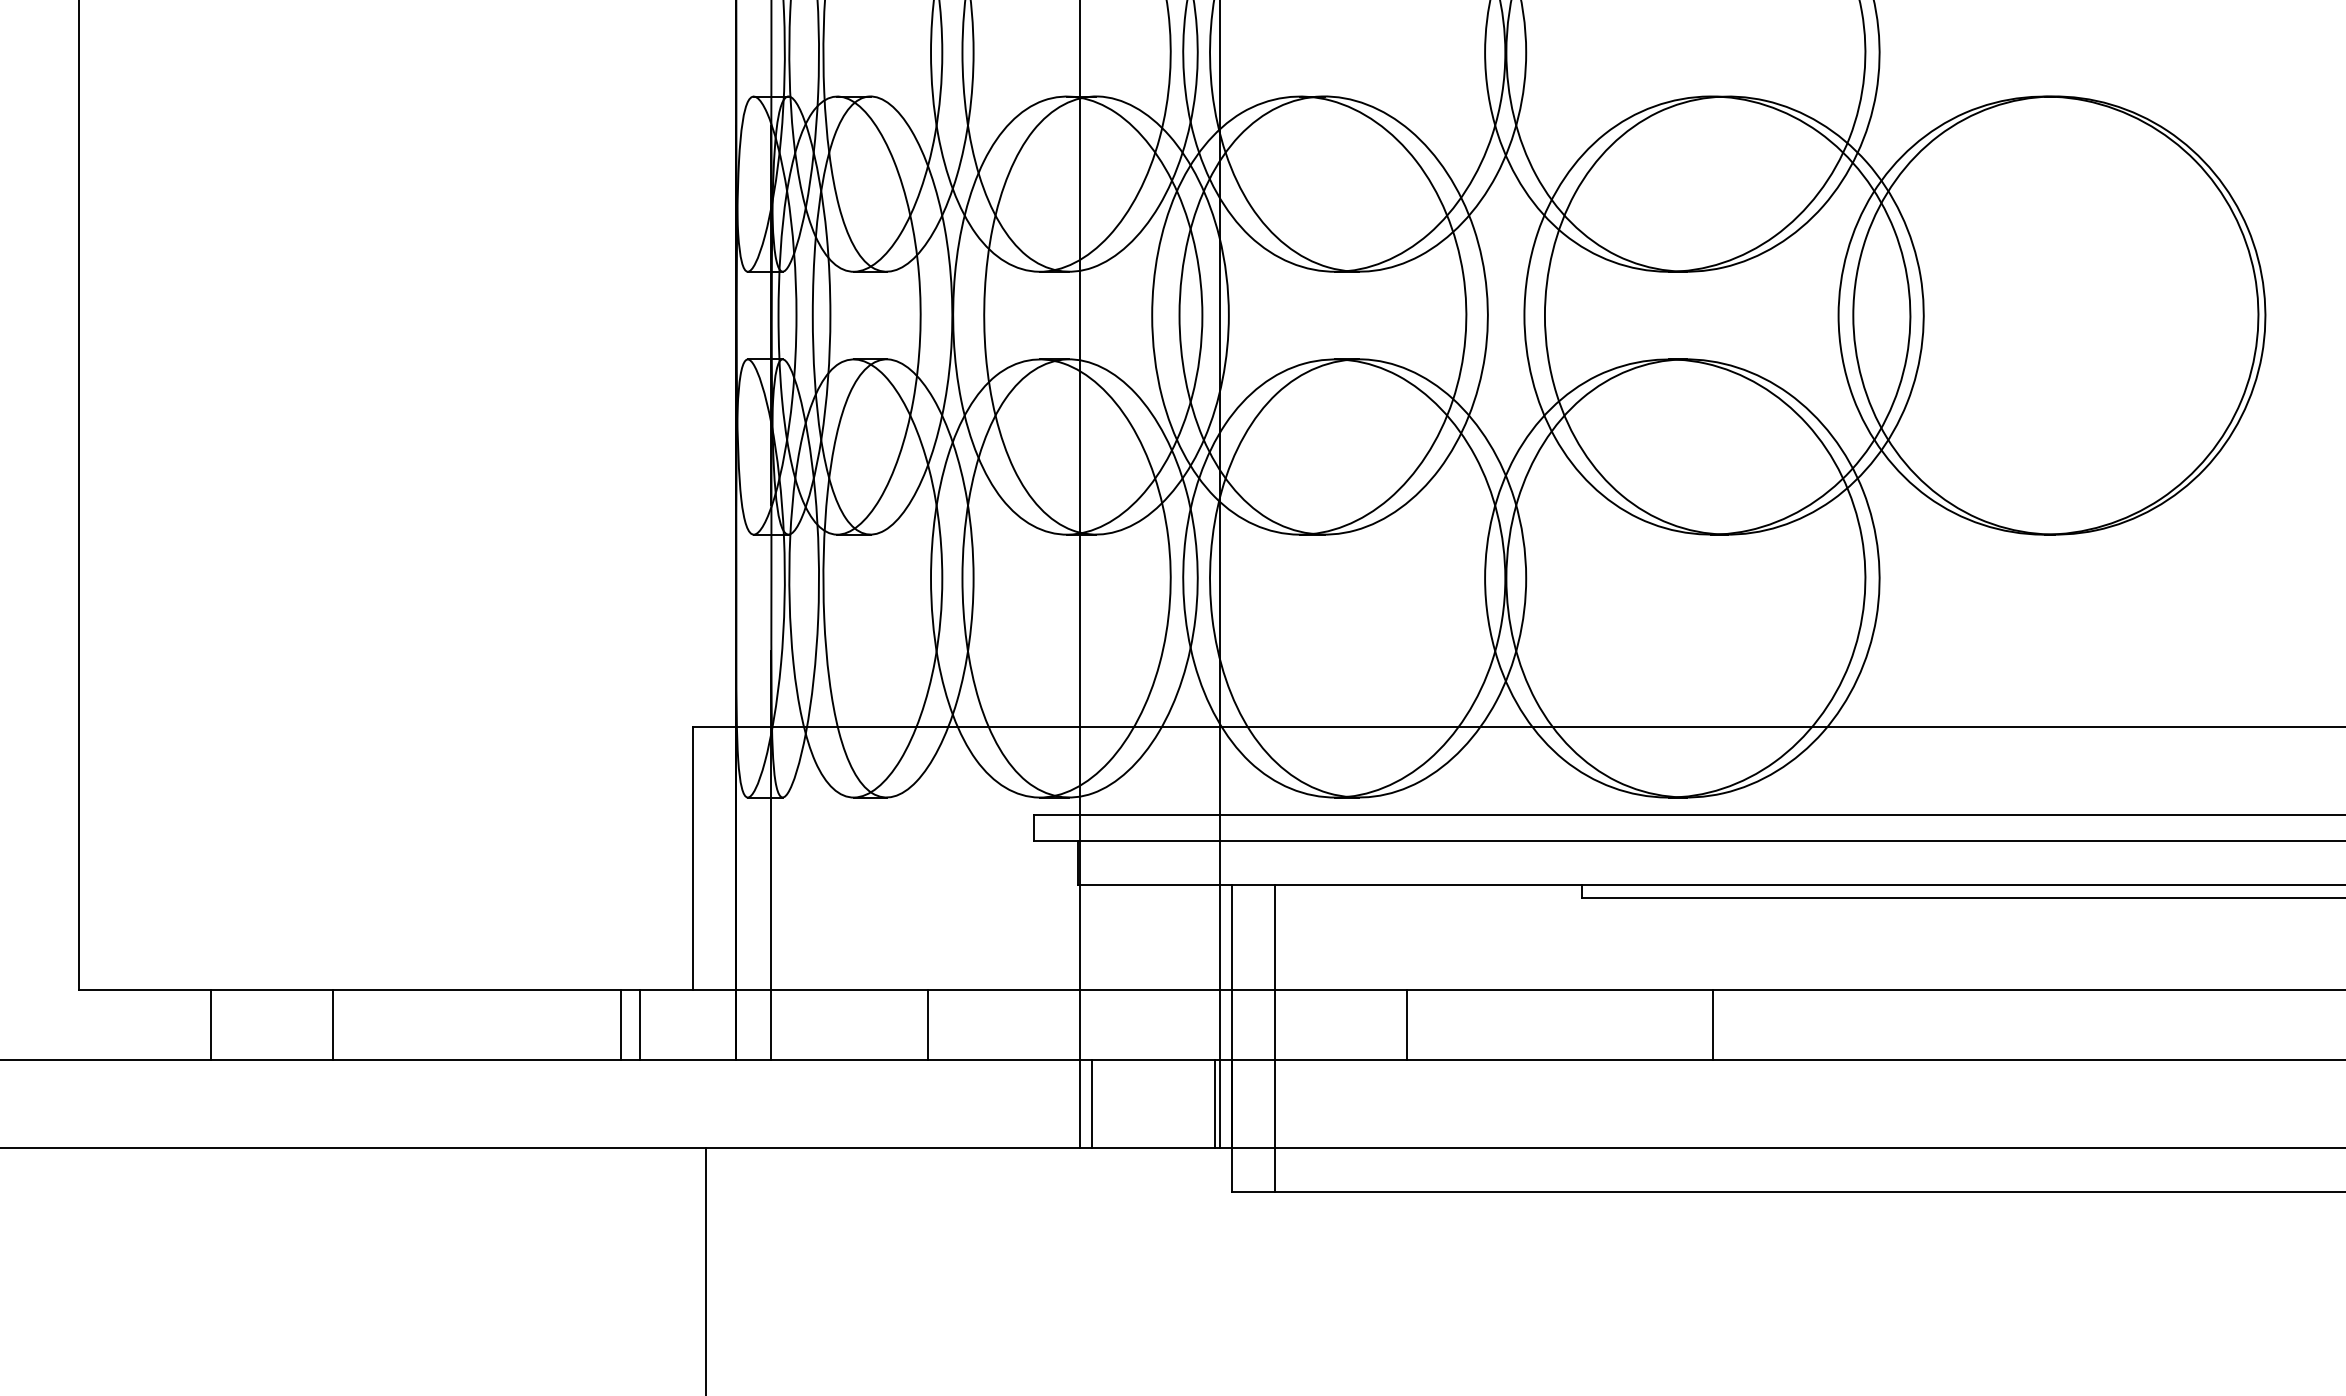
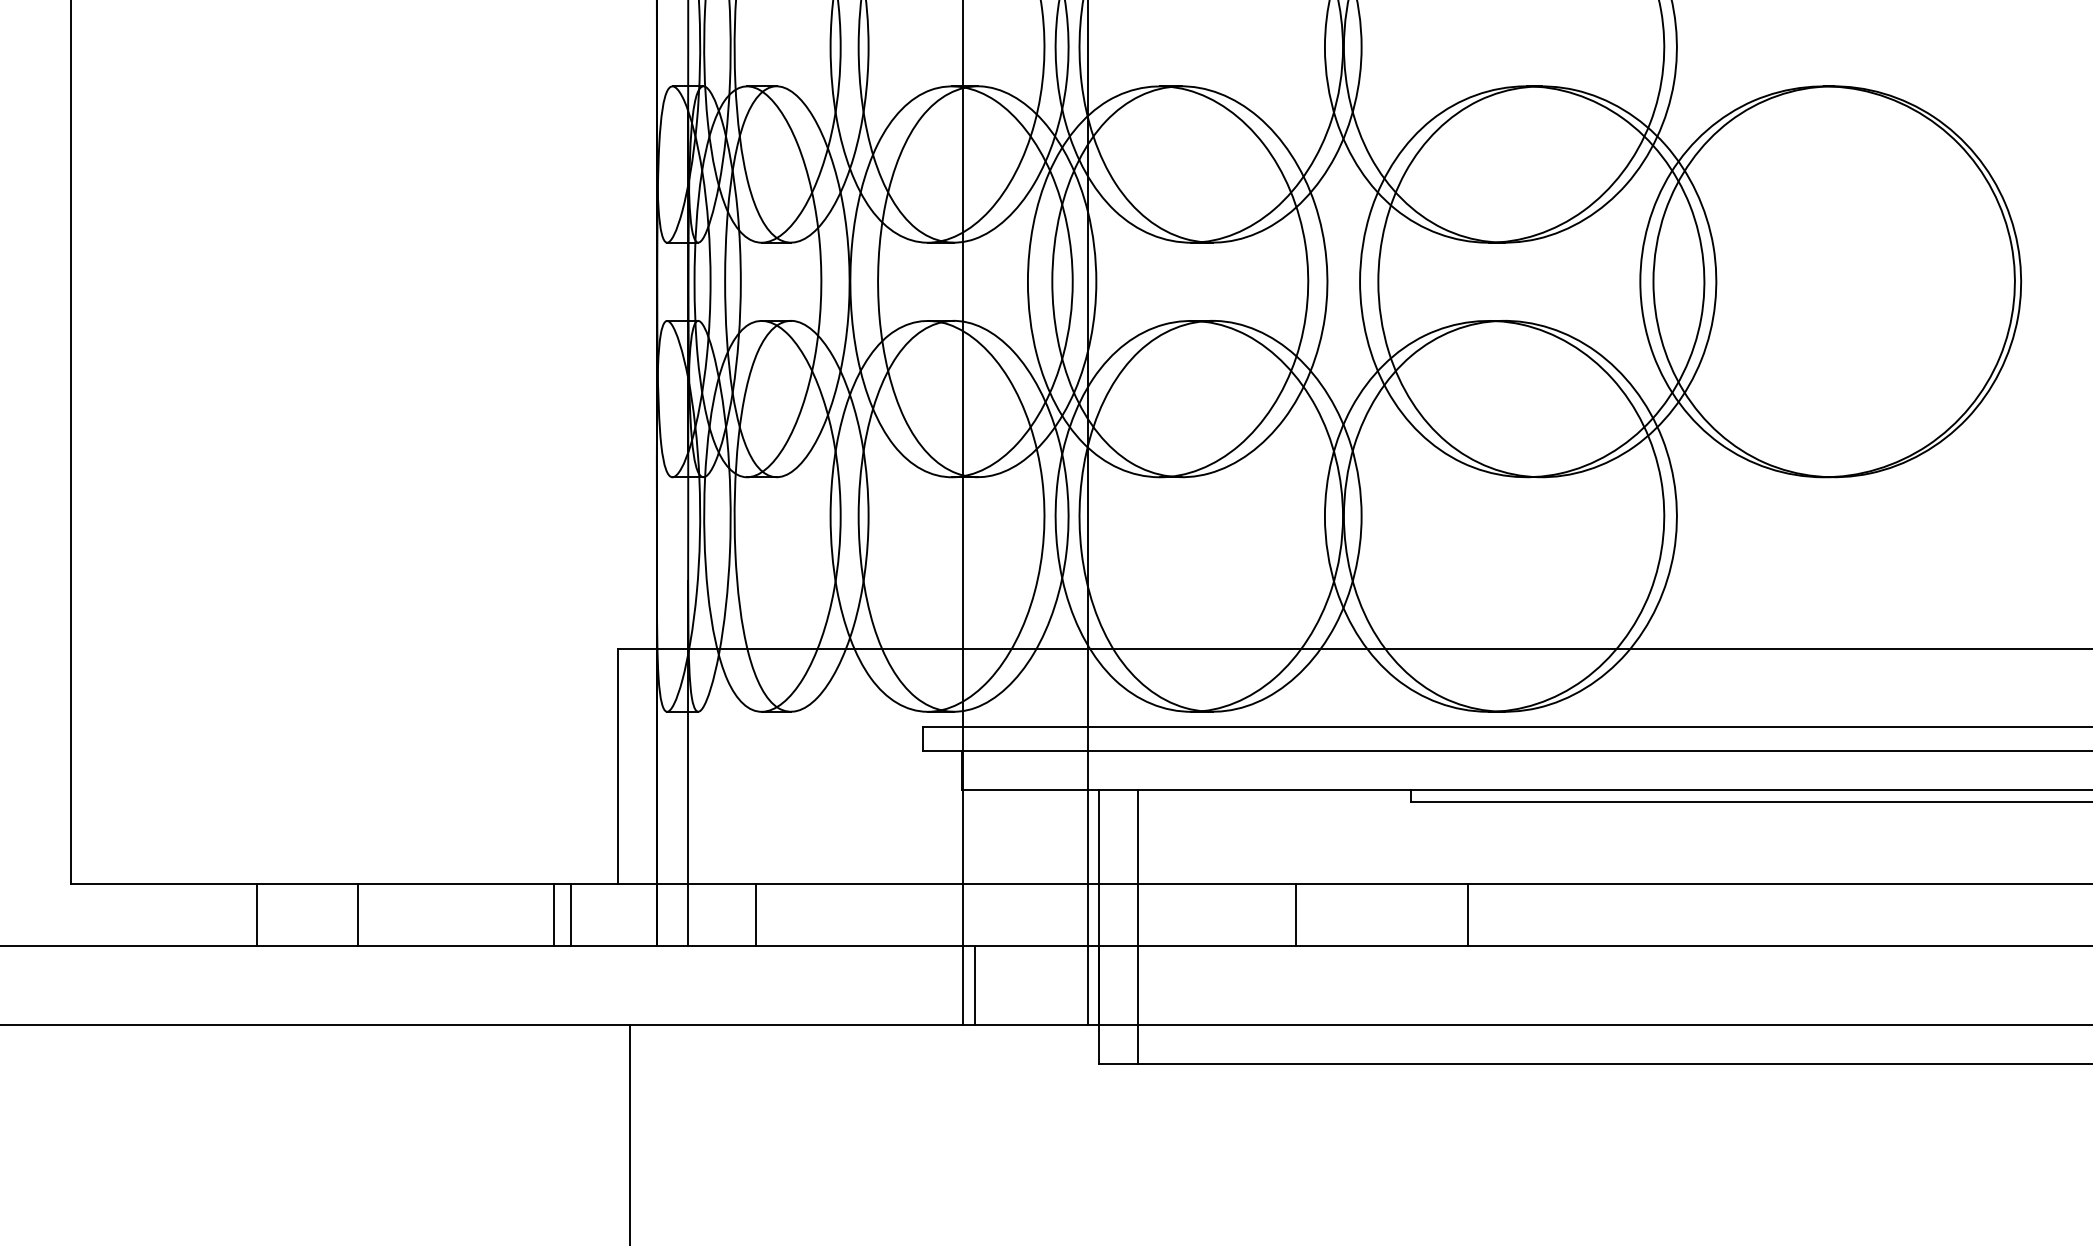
line: (210, 1025) -> (257, 915), moved
line: (333, 1025) -> (358, 915), moved
line: (927, 1025) -> (756, 915), moved
line: (1406, 1025) -> (1295, 915), moved
line: (1713, 1025) -> (1468, 915), moved
line: (1215, 1104) -> (1084, 985), removed

